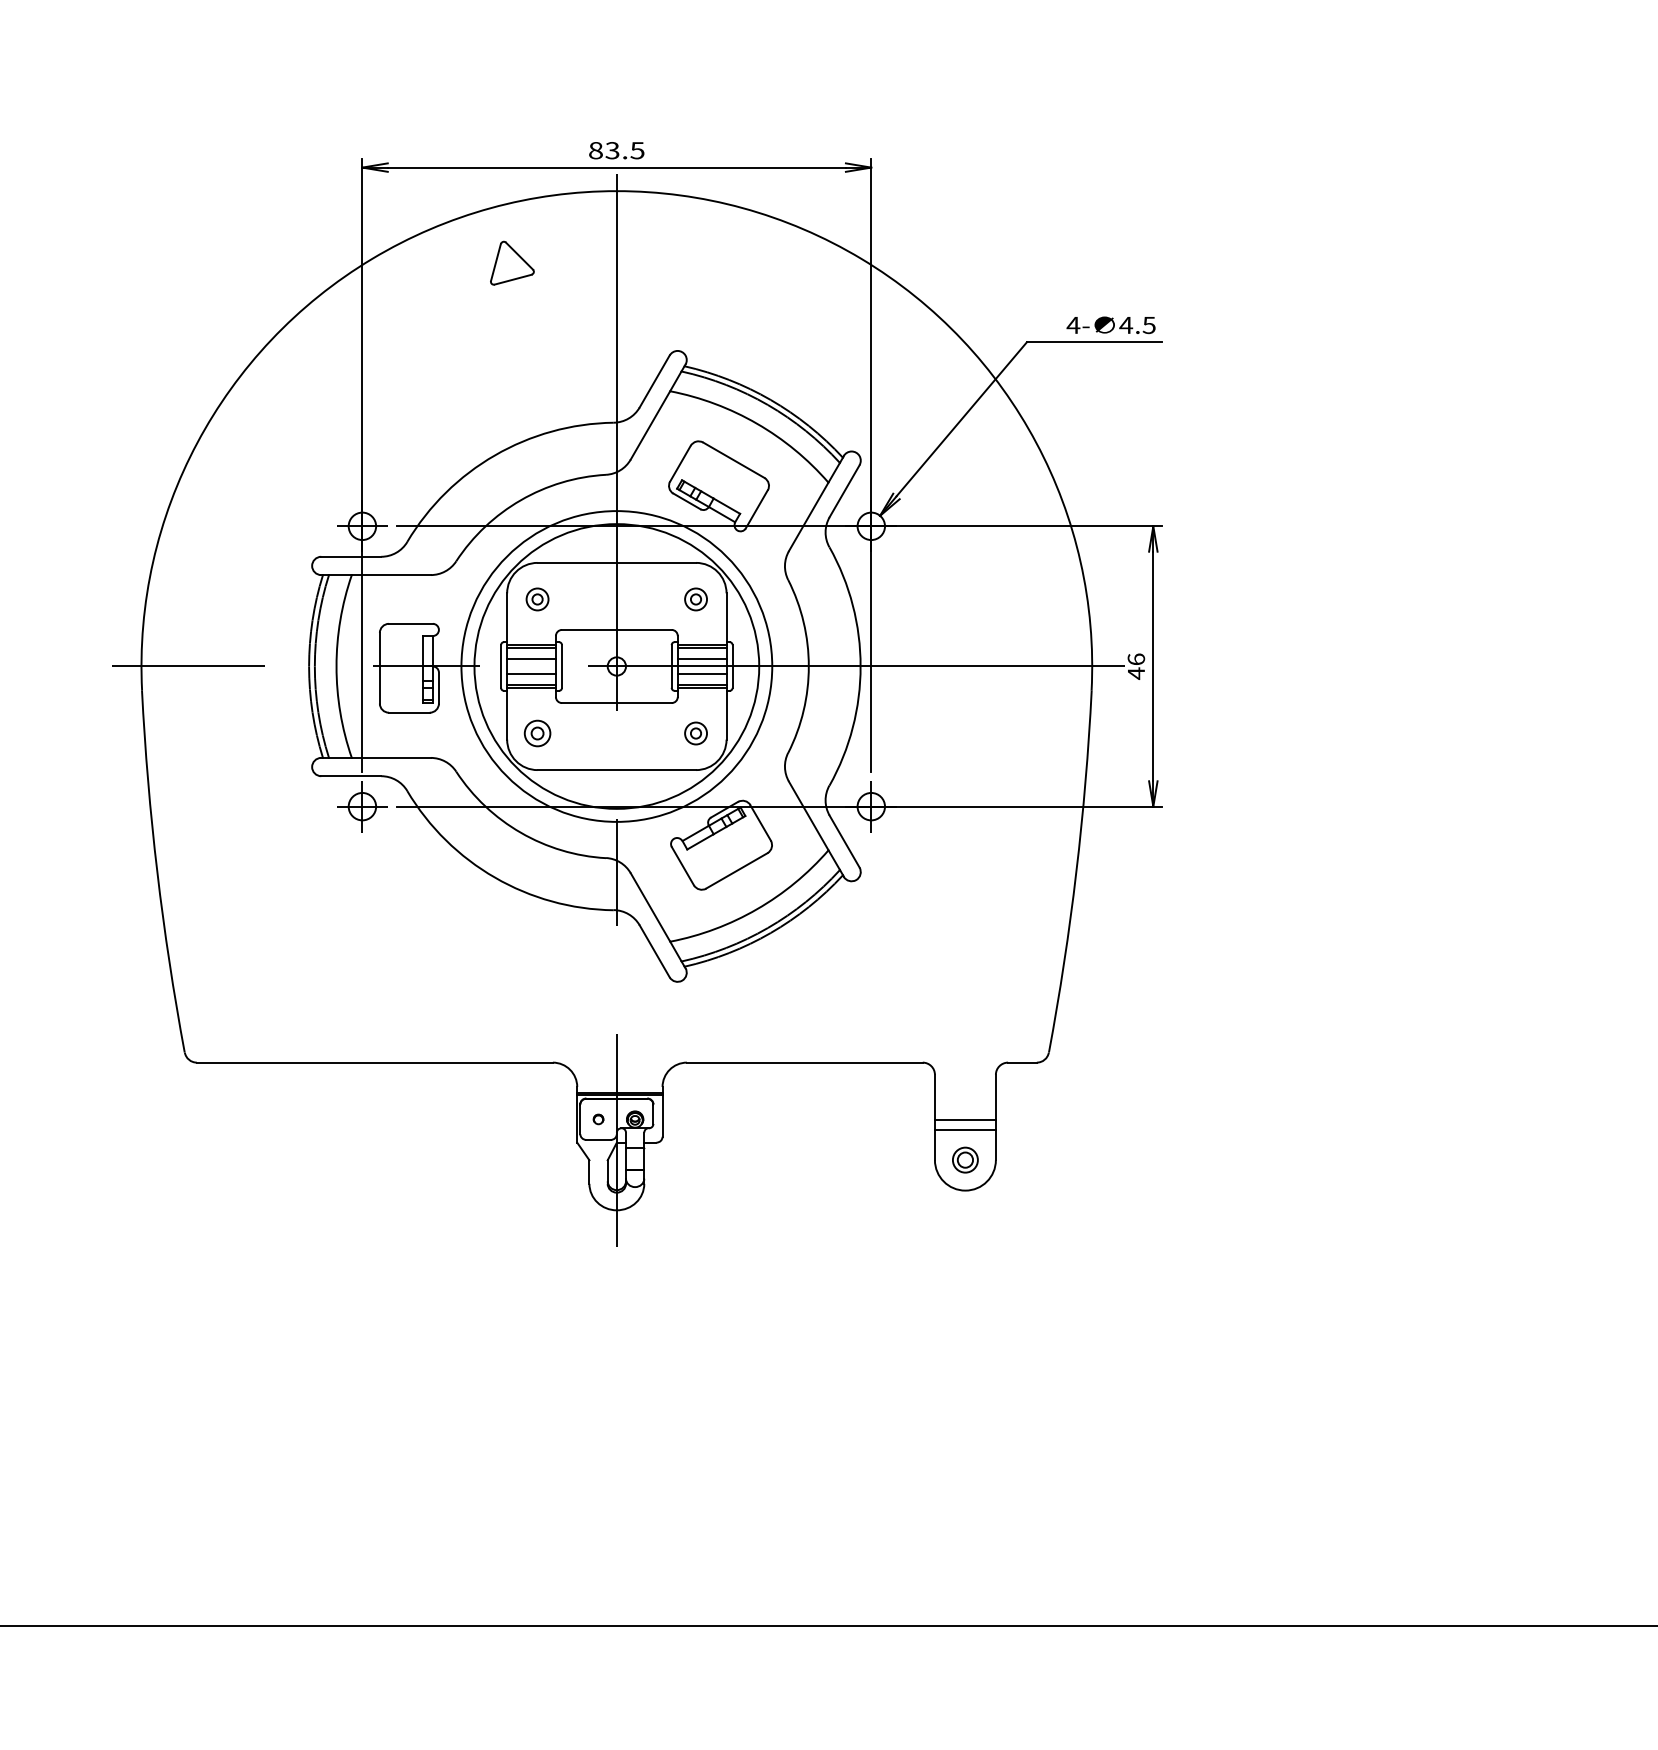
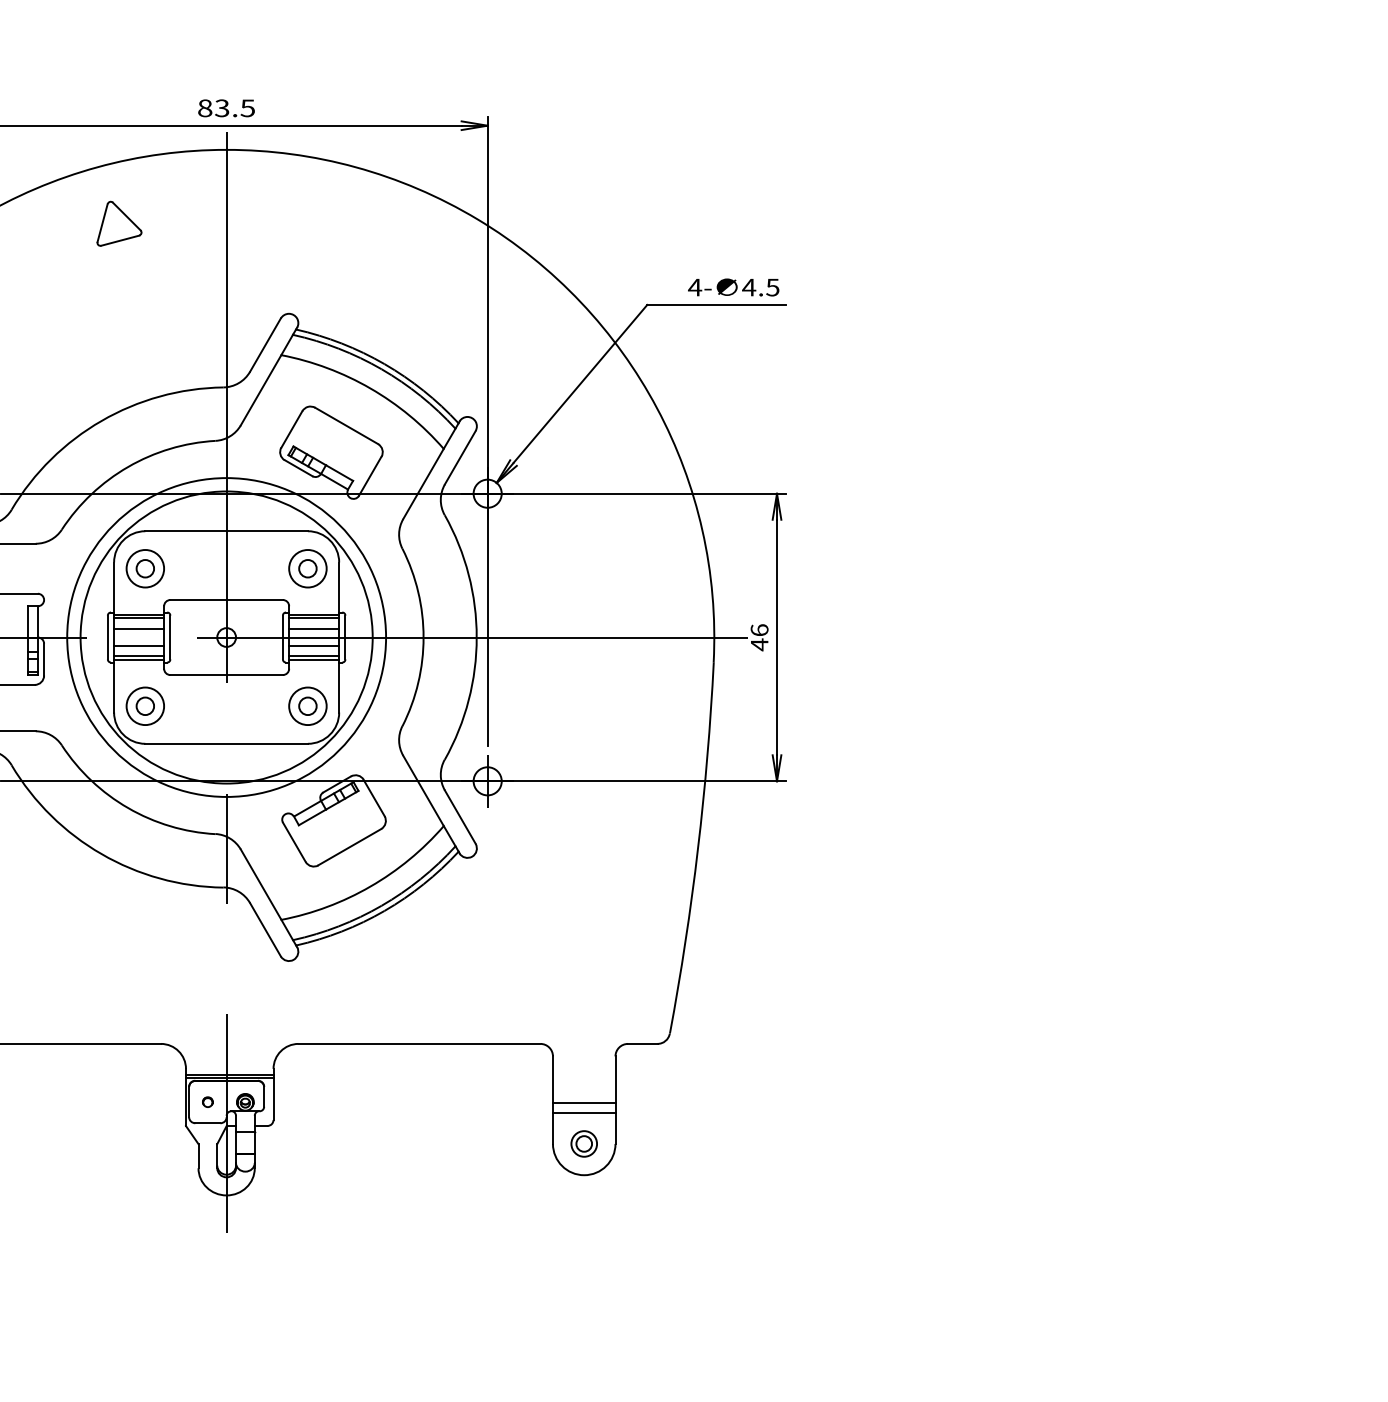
part: (537, 599) -> (145, 568), size x1.67
part: (695, 599) -> (307, 568), size x1.67
part: (537, 733) -> (145, 706), size x1.43
part: (695, 733) -> (307, 706), size x1.67

